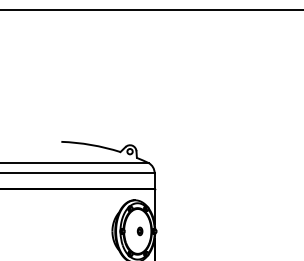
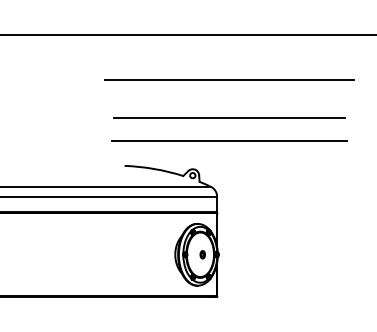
line: (167, 54) -> (229, 79), added
line: (167, 93) -> (229, 117), added
line: (167, 117) -> (229, 141), added

